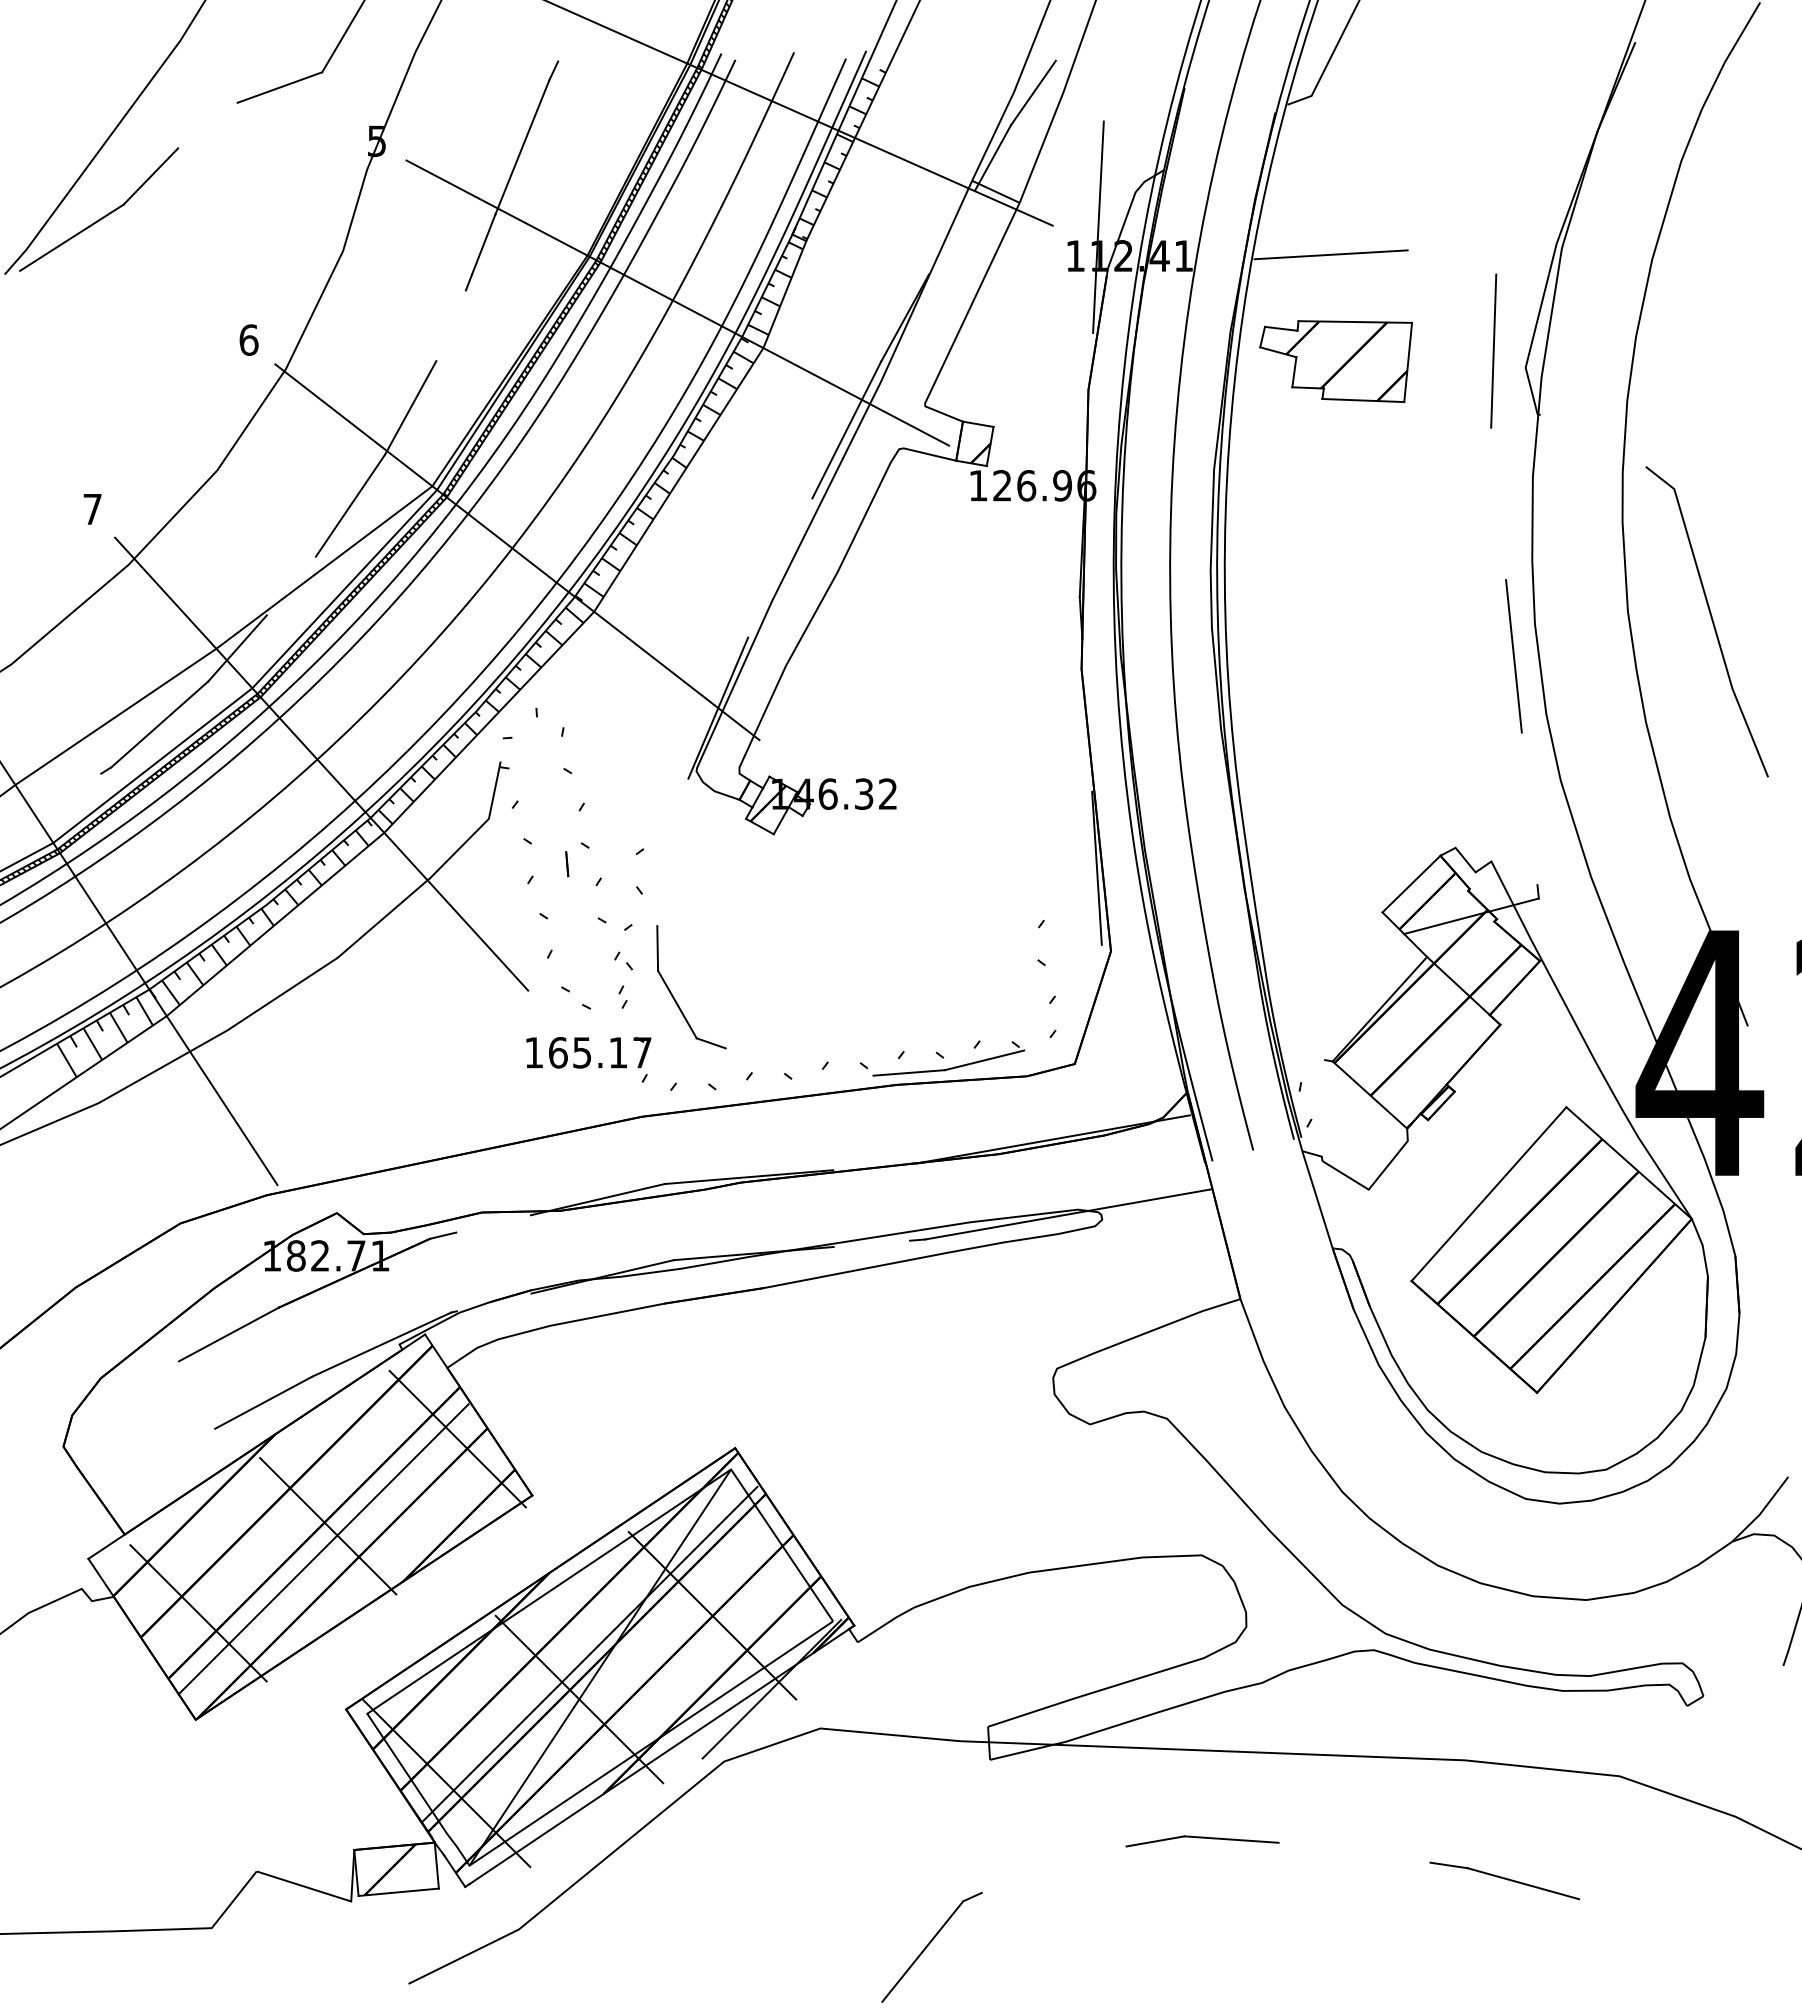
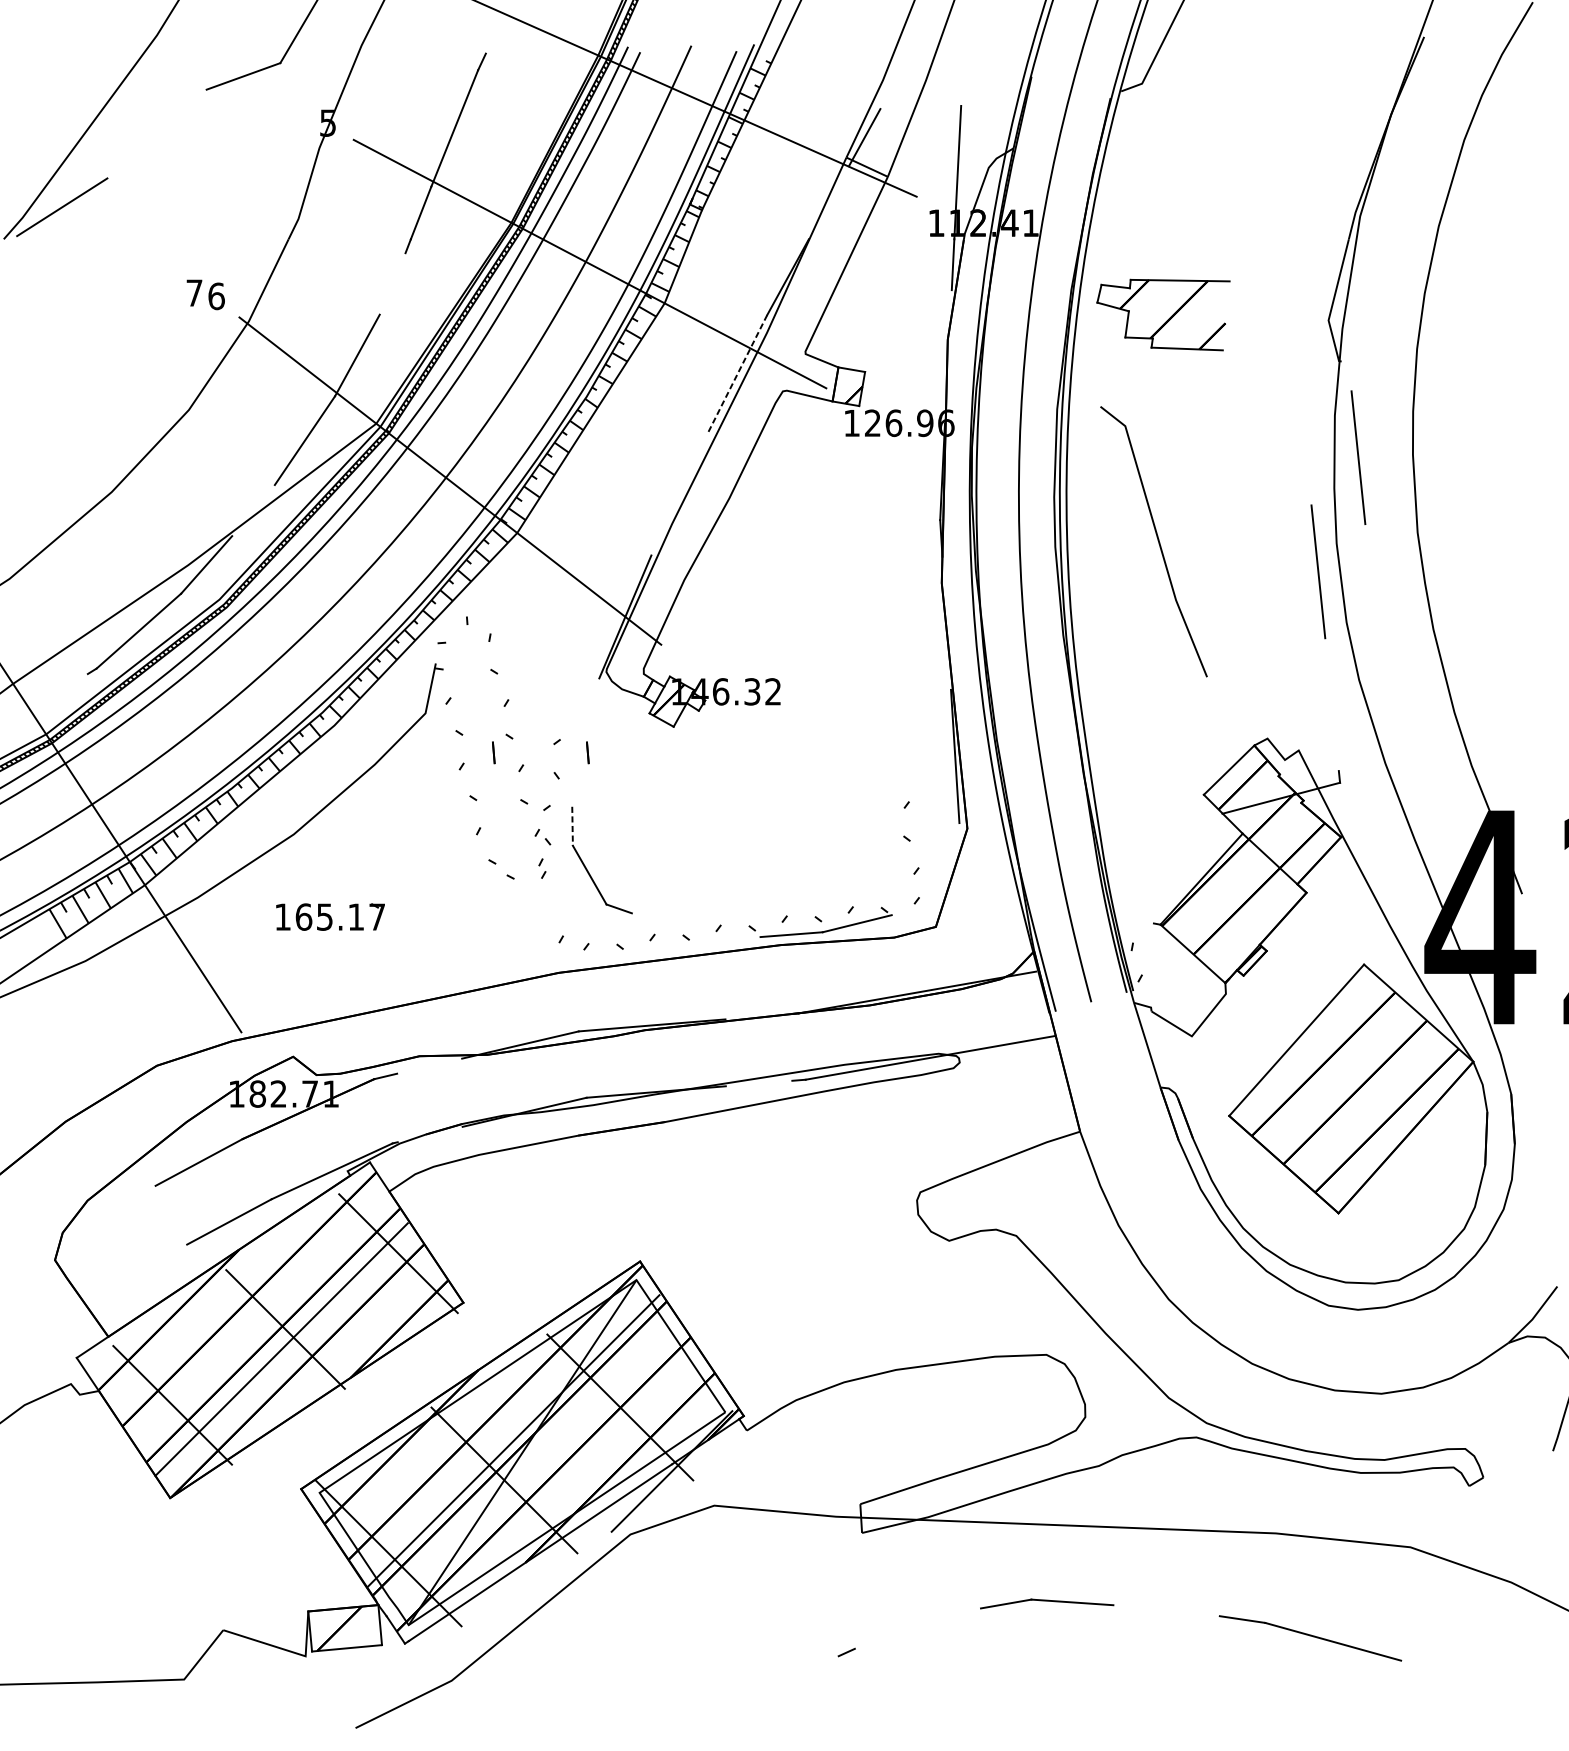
line: (1033, 92) -> (899, 80), removed
line: (150, 176) -> (130, 153), removed
line: (1330, 254) -> (1158, 221), removed
line: (1493, 350) -> (1300, 305), removed
line: (1408, 362) -> (1226, 315), removed
line: (846, 430) -> (737, 375), solid -> dashed
text: (92, 509) -> (194, 293), moved
line: (1559, 525) -> (1358, 457), added
line: (1711, 620) -> (1157, 540), moved
line: (321, 763) -> (279, 665), removed
line: (675, 864) -> (588, 753), added
line: (657, 949) -> (572, 827), solid -> dashed
part: (588, 1052) -> (330, 916), moved
part: (1504, 1880) -> (1310, 1638), size x1.4
line: (922, 1951) -> (803, 1699), removed

